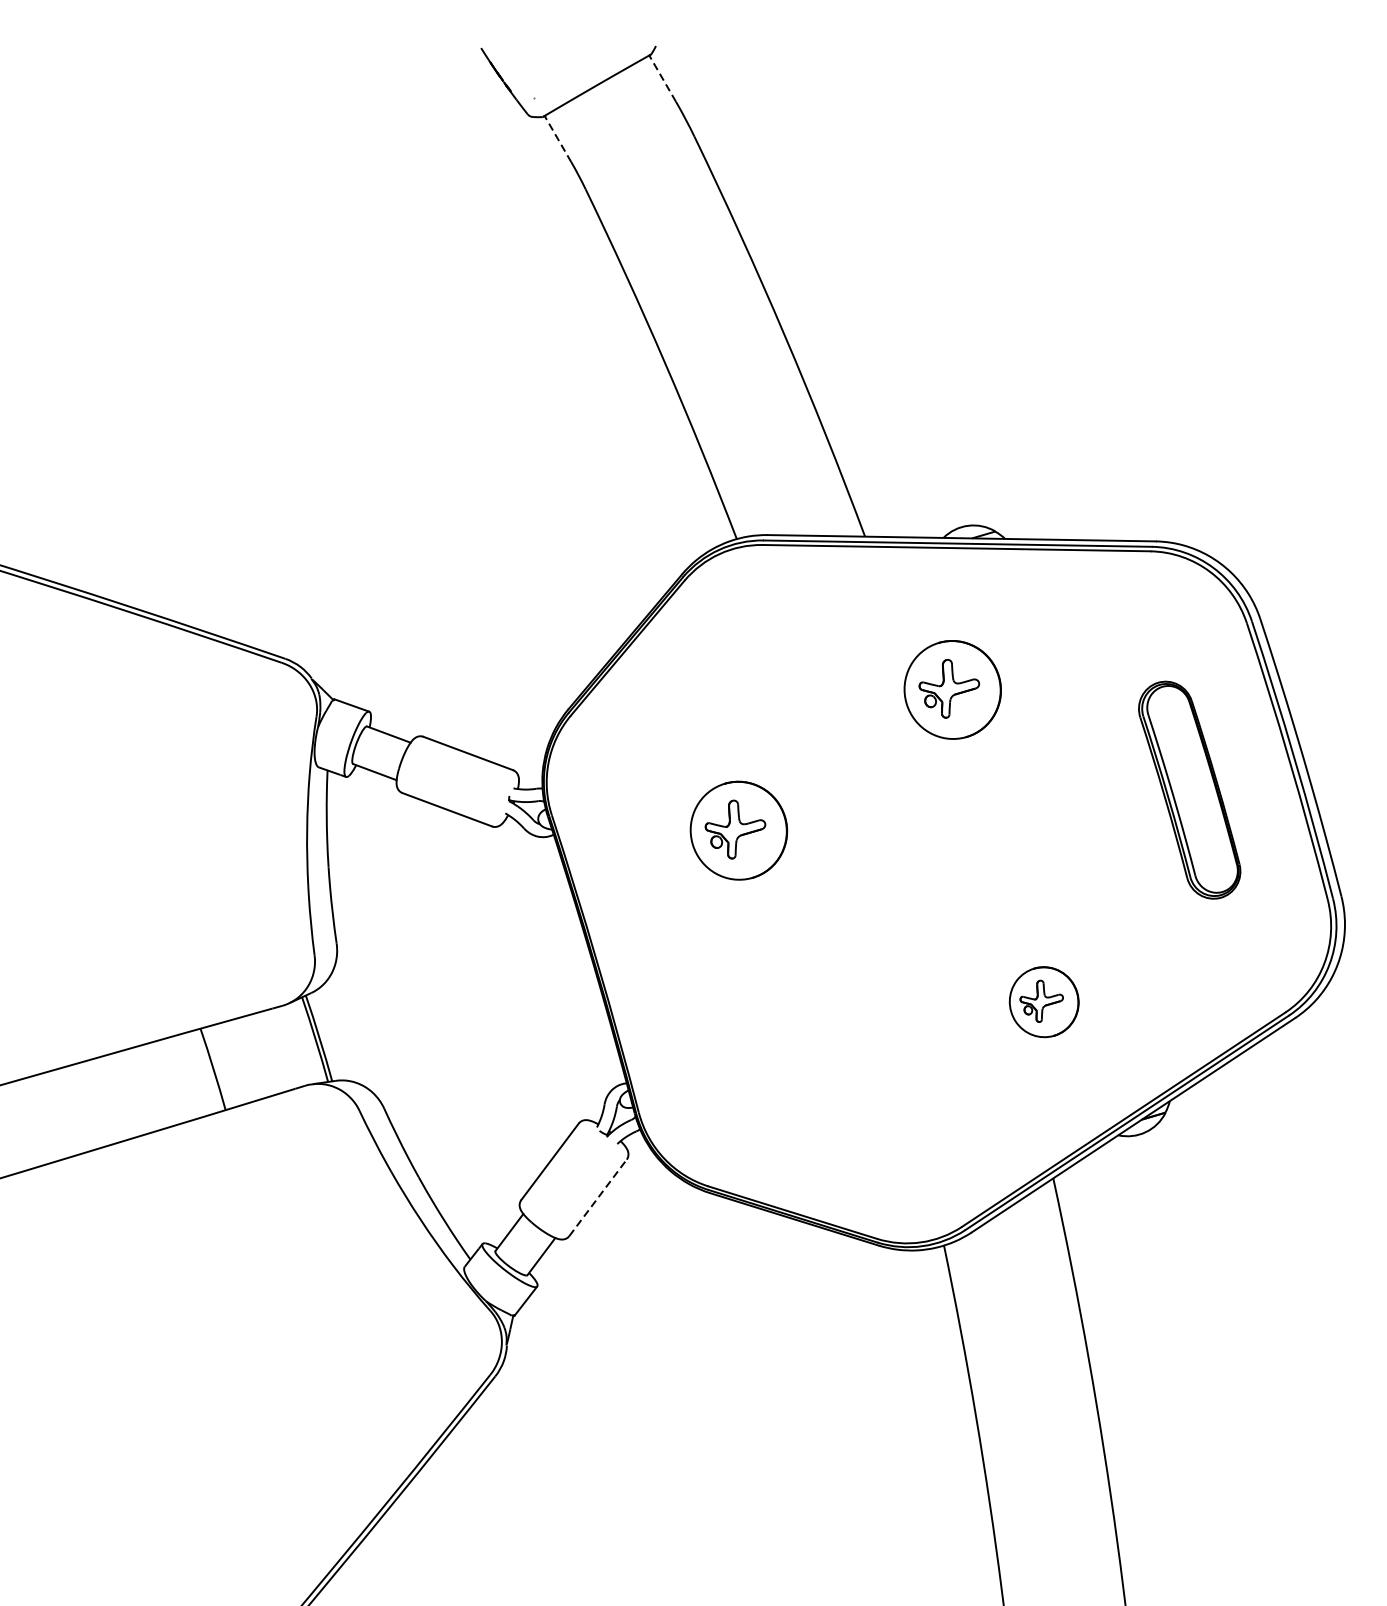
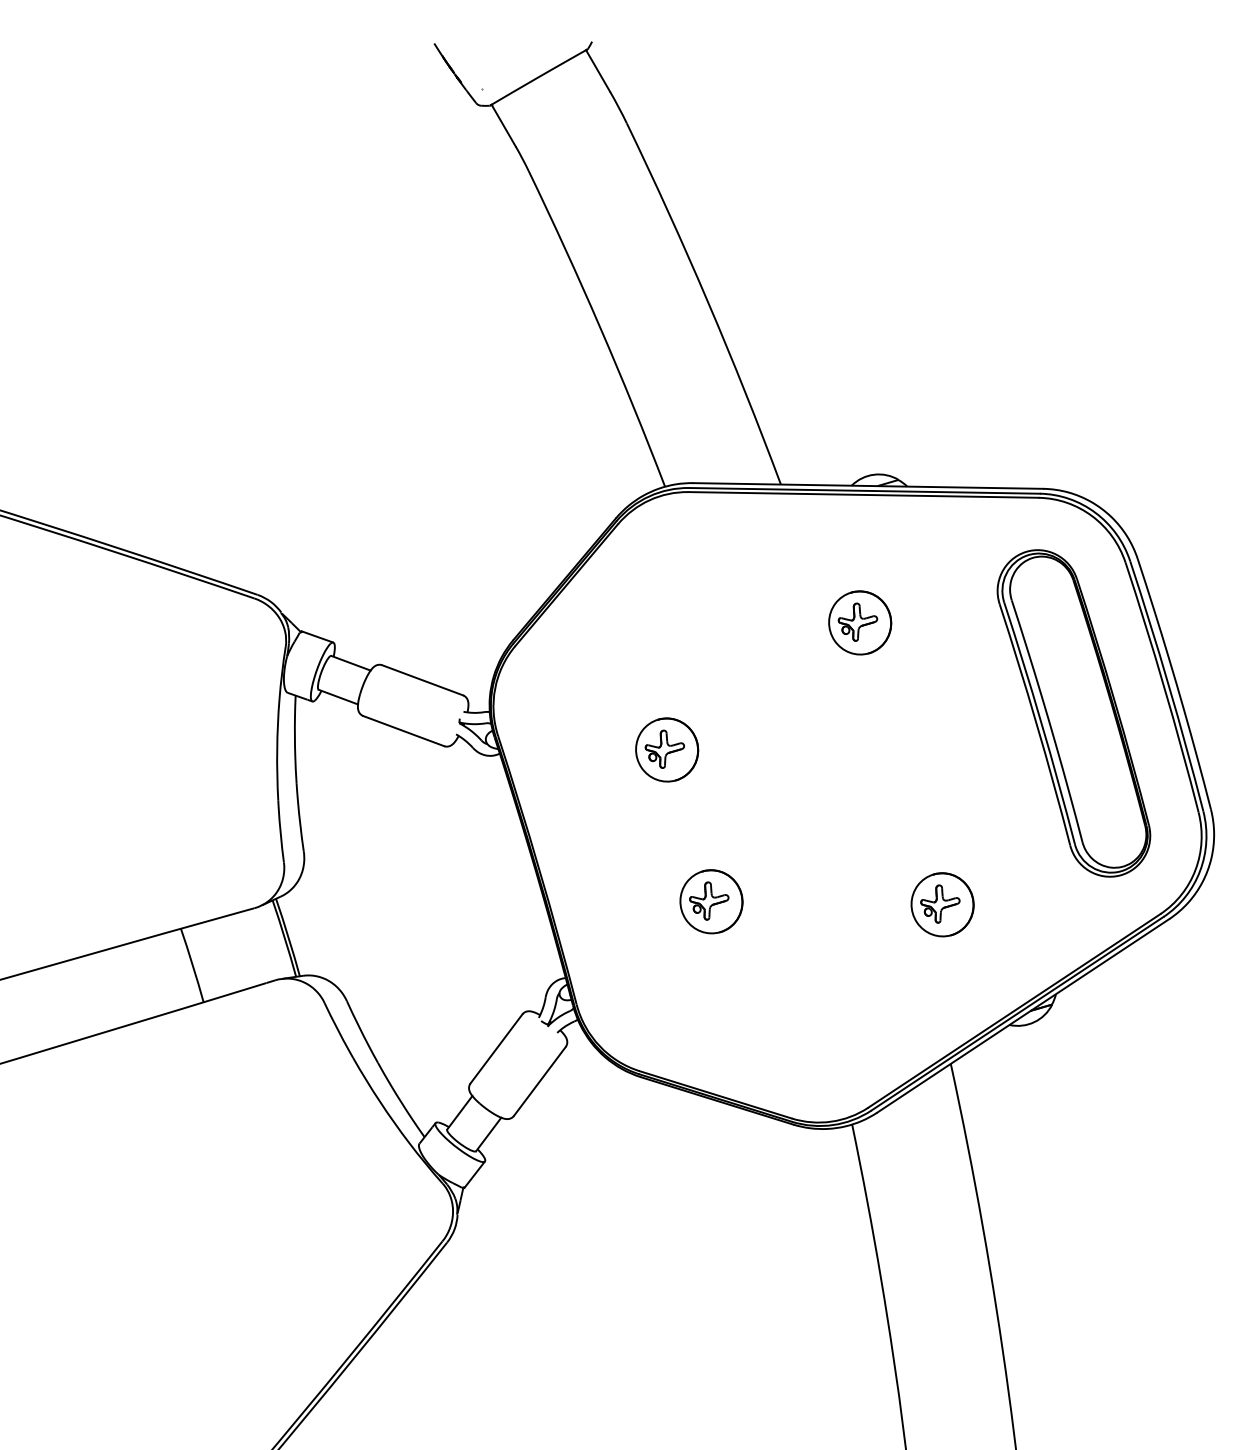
line: (661, 78) -> (597, 70), dashed -> solid
line: (557, 138) -> (503, 125), dashed -> solid
part: (953, 689) -> (860, 622), size x0.71
part: (1189, 790) -> (1073, 713), size x1.67
part: (739, 830) -> (667, 749), size x0.71
part: (788, 998) -> (711, 901), added
line: (598, 1197) -> (540, 1081), dashed -> solid

